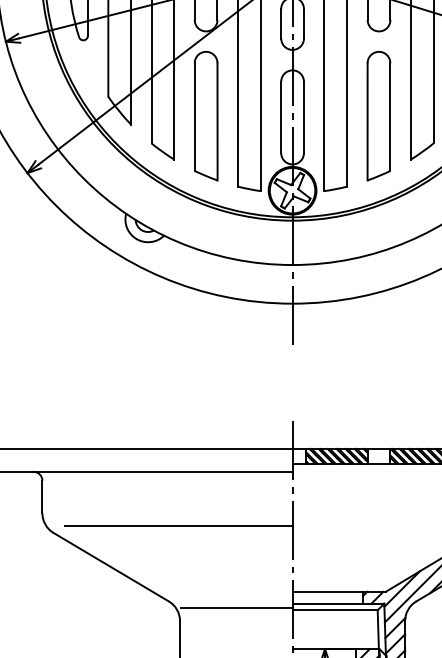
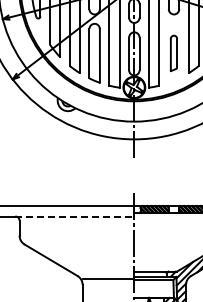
part: (377, 116) -> (173, 53), size x0.6
line: (164, 471) -> (75, 216), solid -> dashed
line: (179, 526) -> (82, 241), removed

